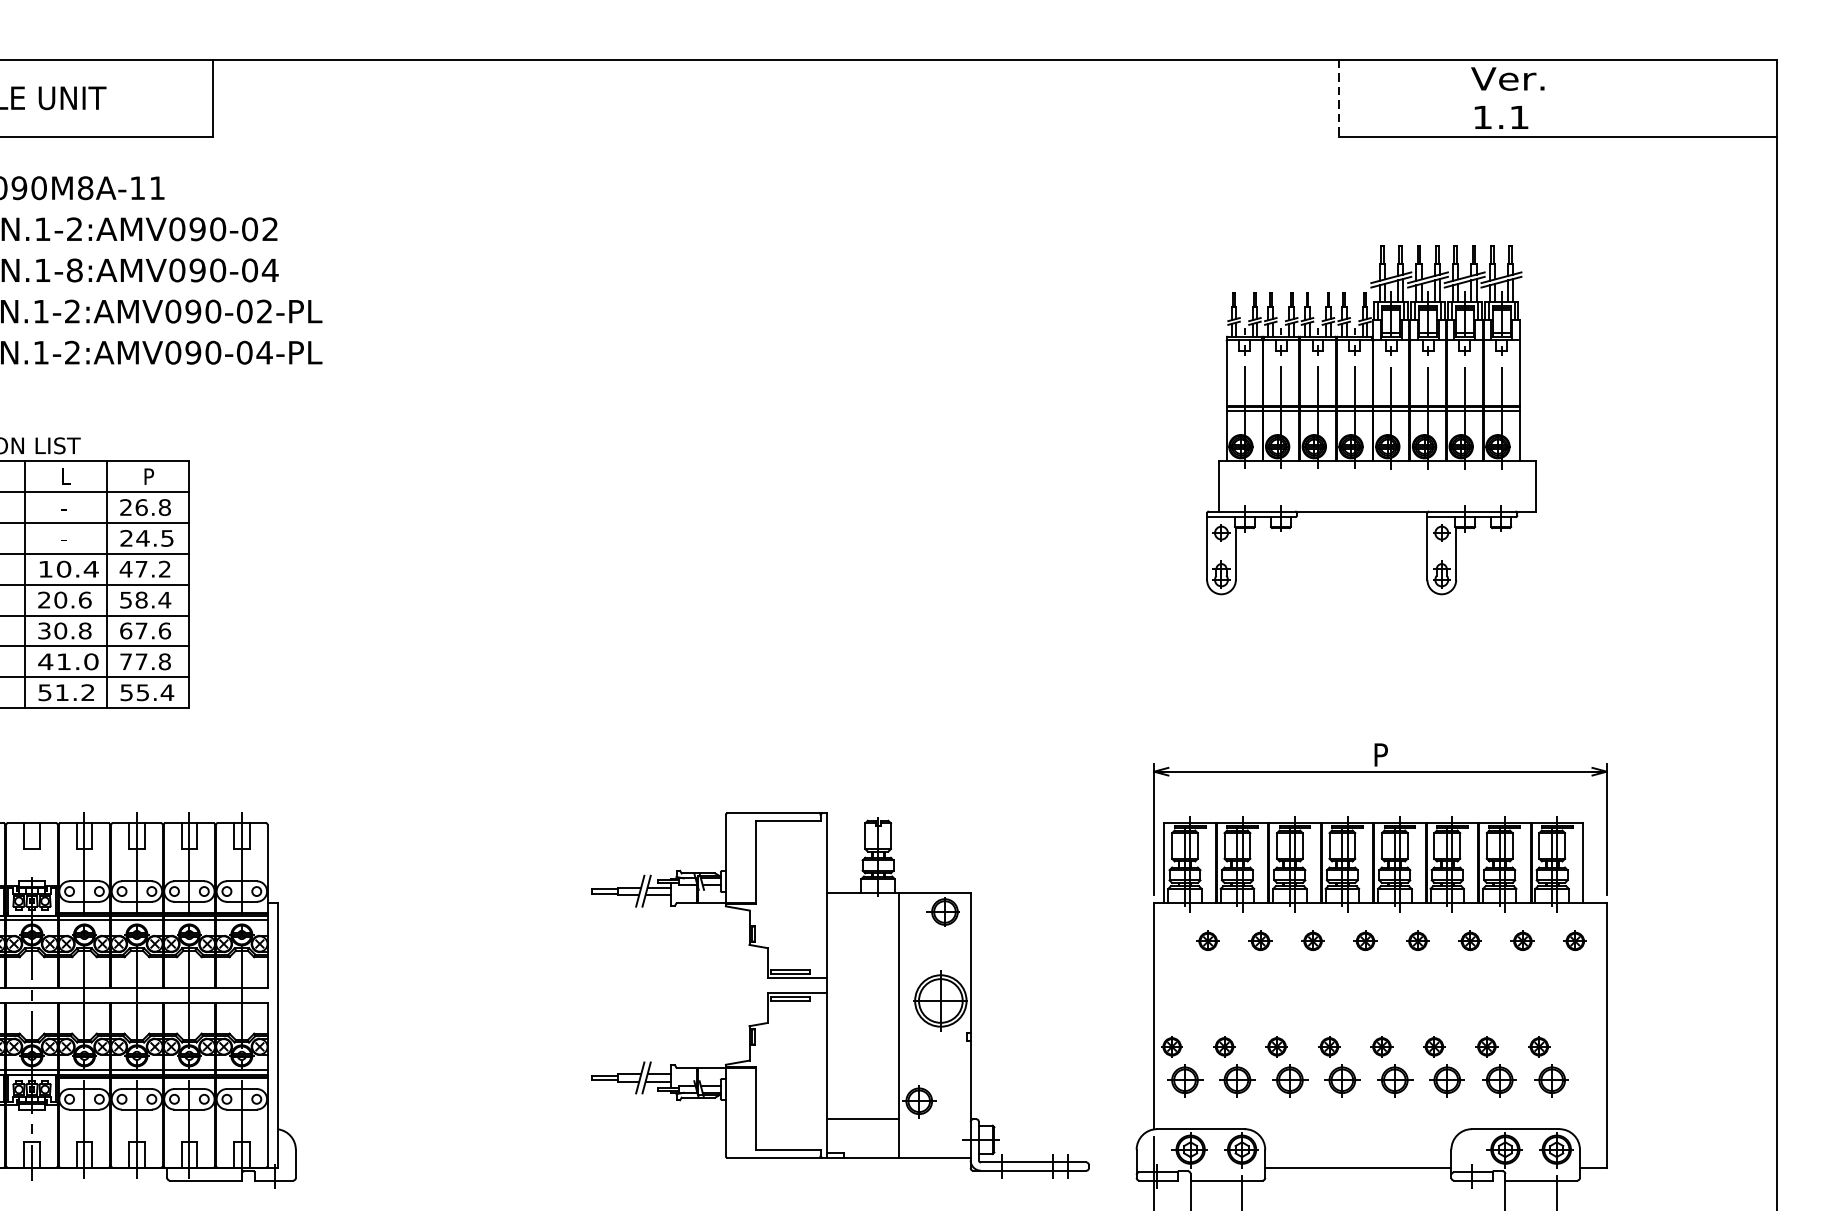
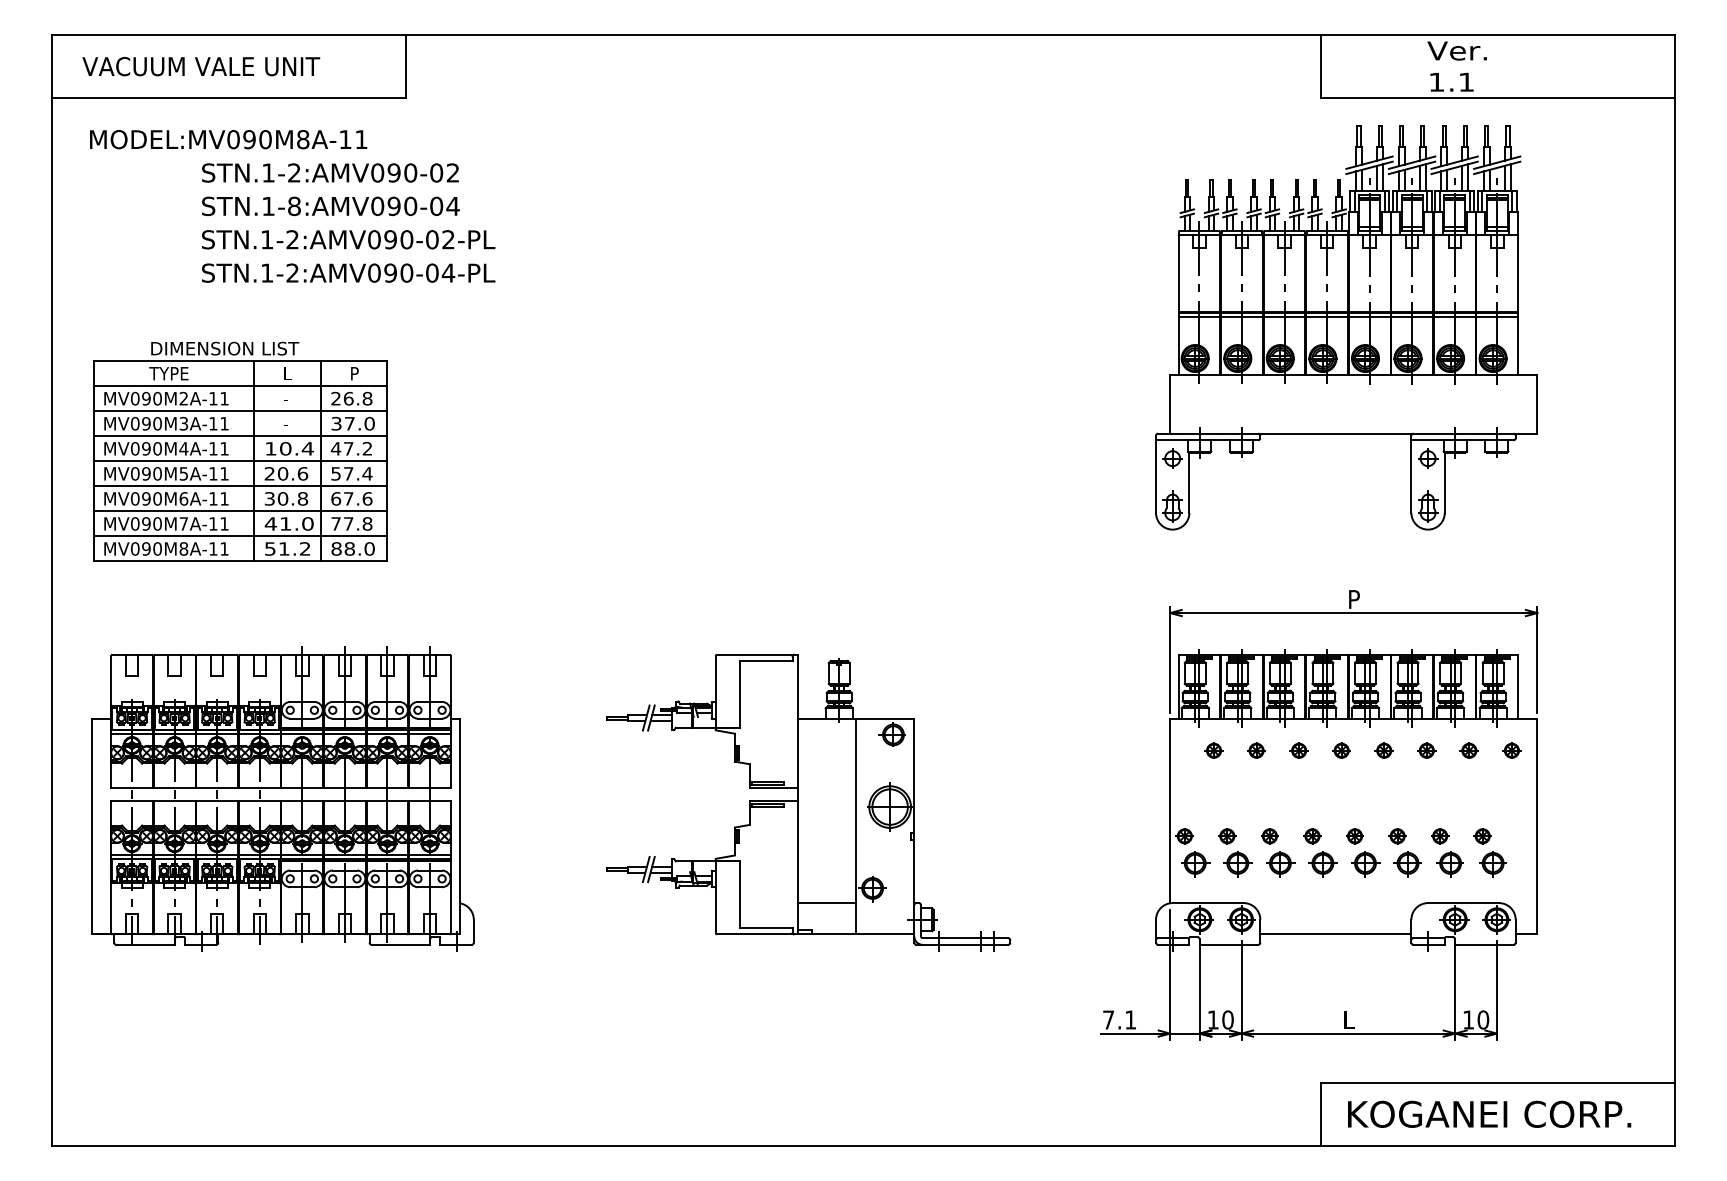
line: (1339, 99) -> (1320, 67), dashed -> solid
part: (1371, 419) -> (1346, 327), size x1.43
text: (146, 538) -> (352, 423), 24.5 -> 37.0
text: (141, 599) -> (348, 473), 58.4 -> 57.4
text: (147, 692) -> (353, 548), 55.4 -> 88.0
part: (840, 995) -> (808, 802), moved

